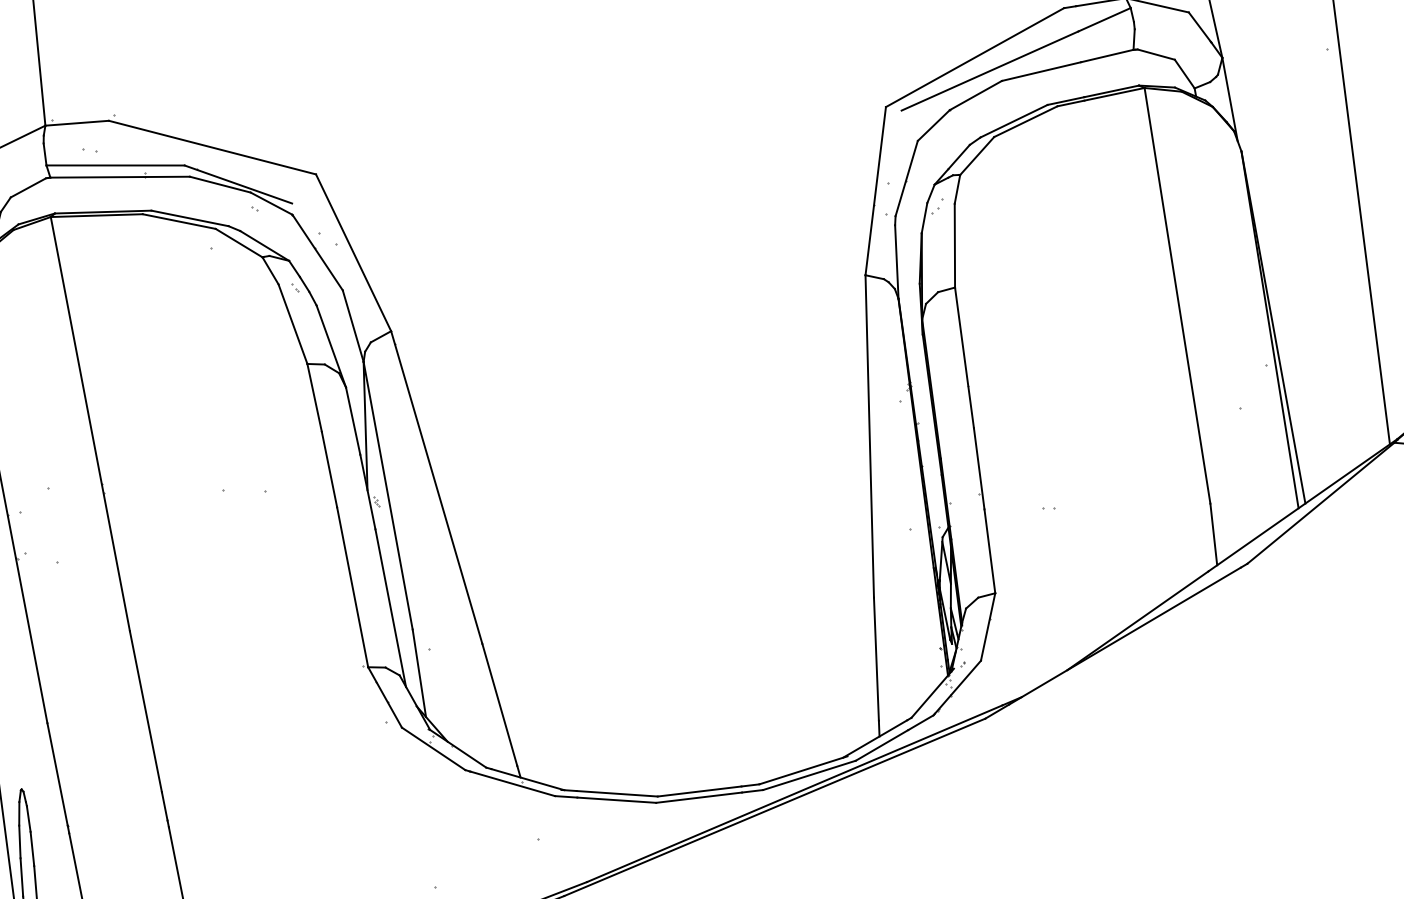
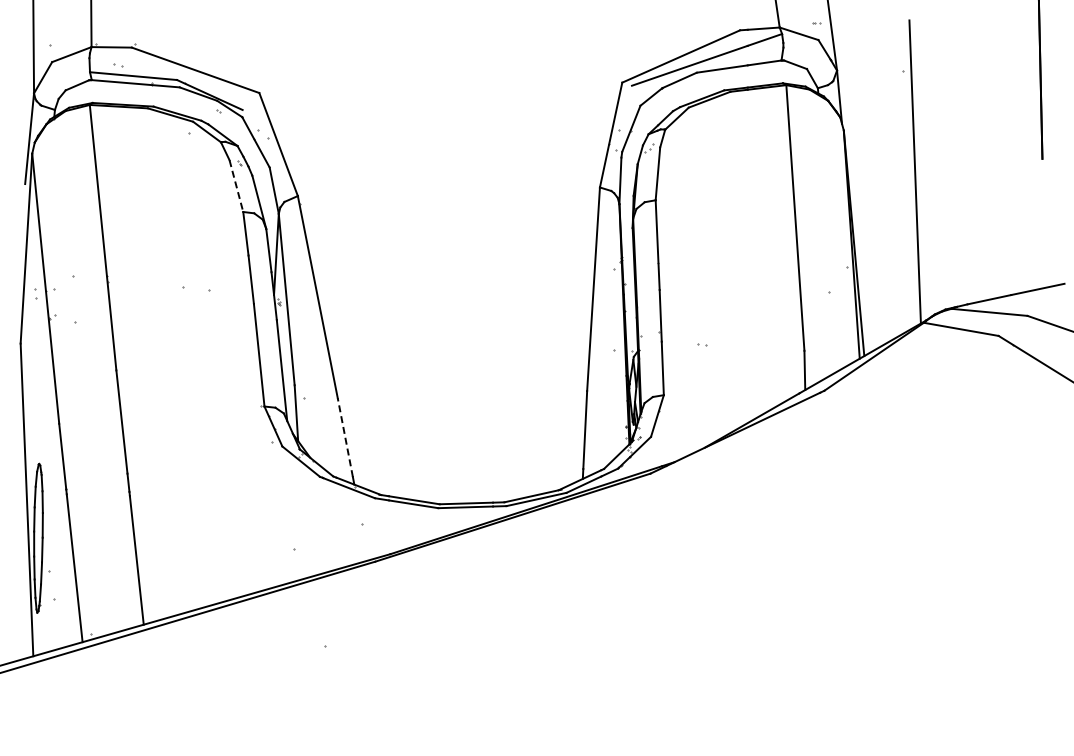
line: (293, 324) -> (236, 186), solid -> dashed
line: (500, 704) -> (345, 437), solid -> dashed

